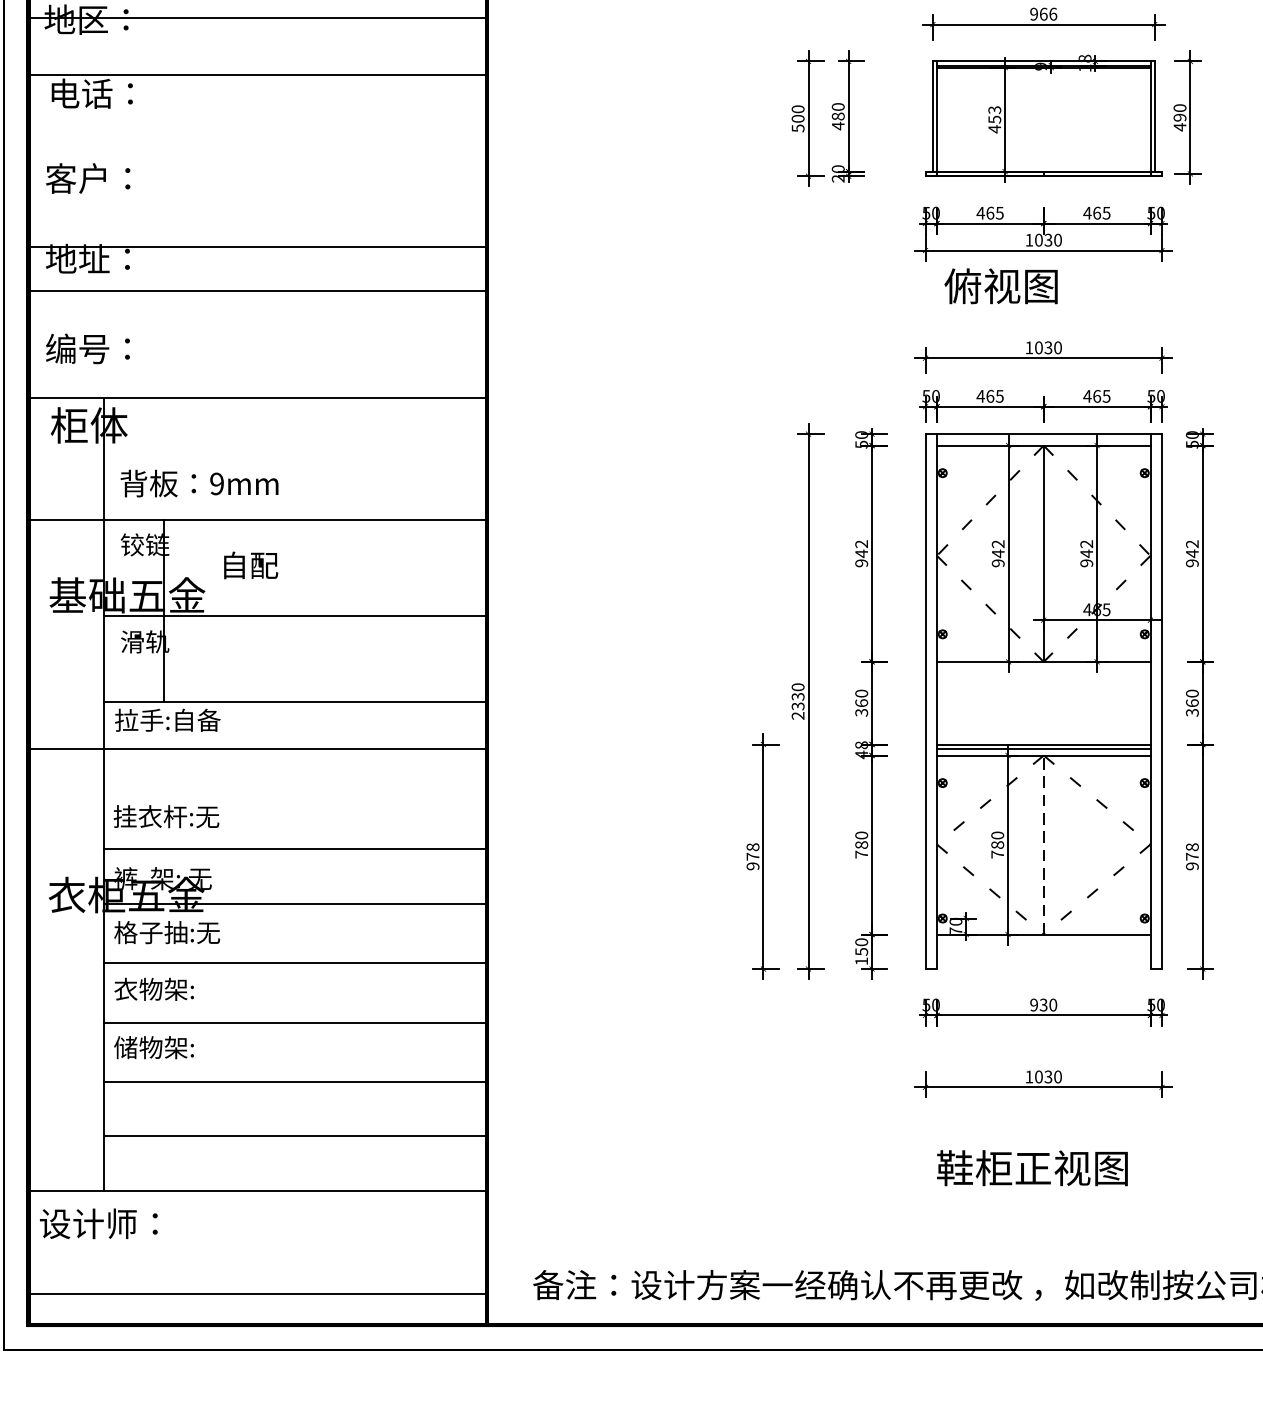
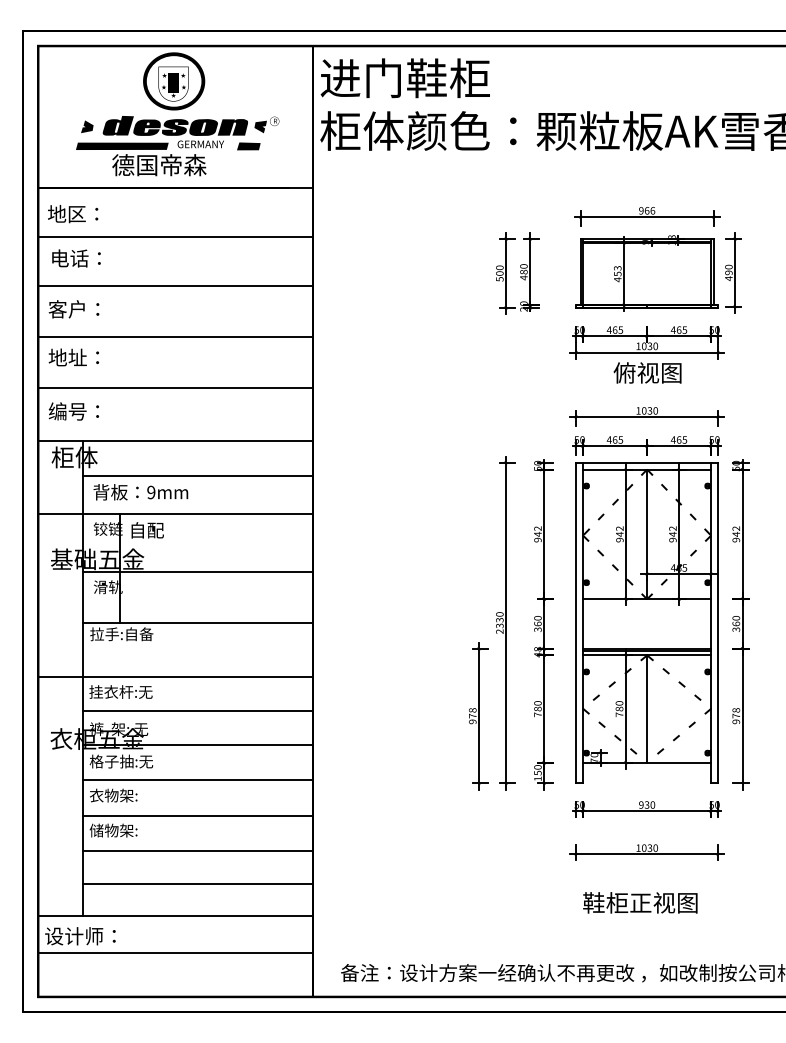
line: (257, 18) -> (175, 237), moved
line: (259, 75) -> (176, 286), moved
line: (257, 247) -> (175, 387), moved
text: (1000, 285) -> (647, 372), moved
line: (257, 292) -> (175, 337), moved
line: (295, 457) -> (198, 476), added
text: (250, 565) -> (147, 530), moved
line: (257, 749) -> (175, 676), moved
line: (1044, 845) -> (647, 709), dashed -> solid
line: (257, 1294) -> (175, 953), moved

